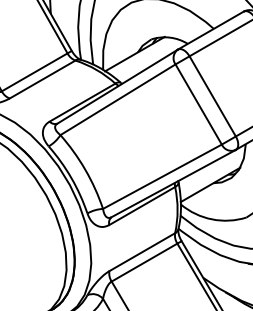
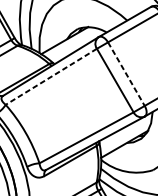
line: (212, 96) -> (126, 74), solid -> dashed
line: (118, 99) -> (51, 76), solid -> dashed

